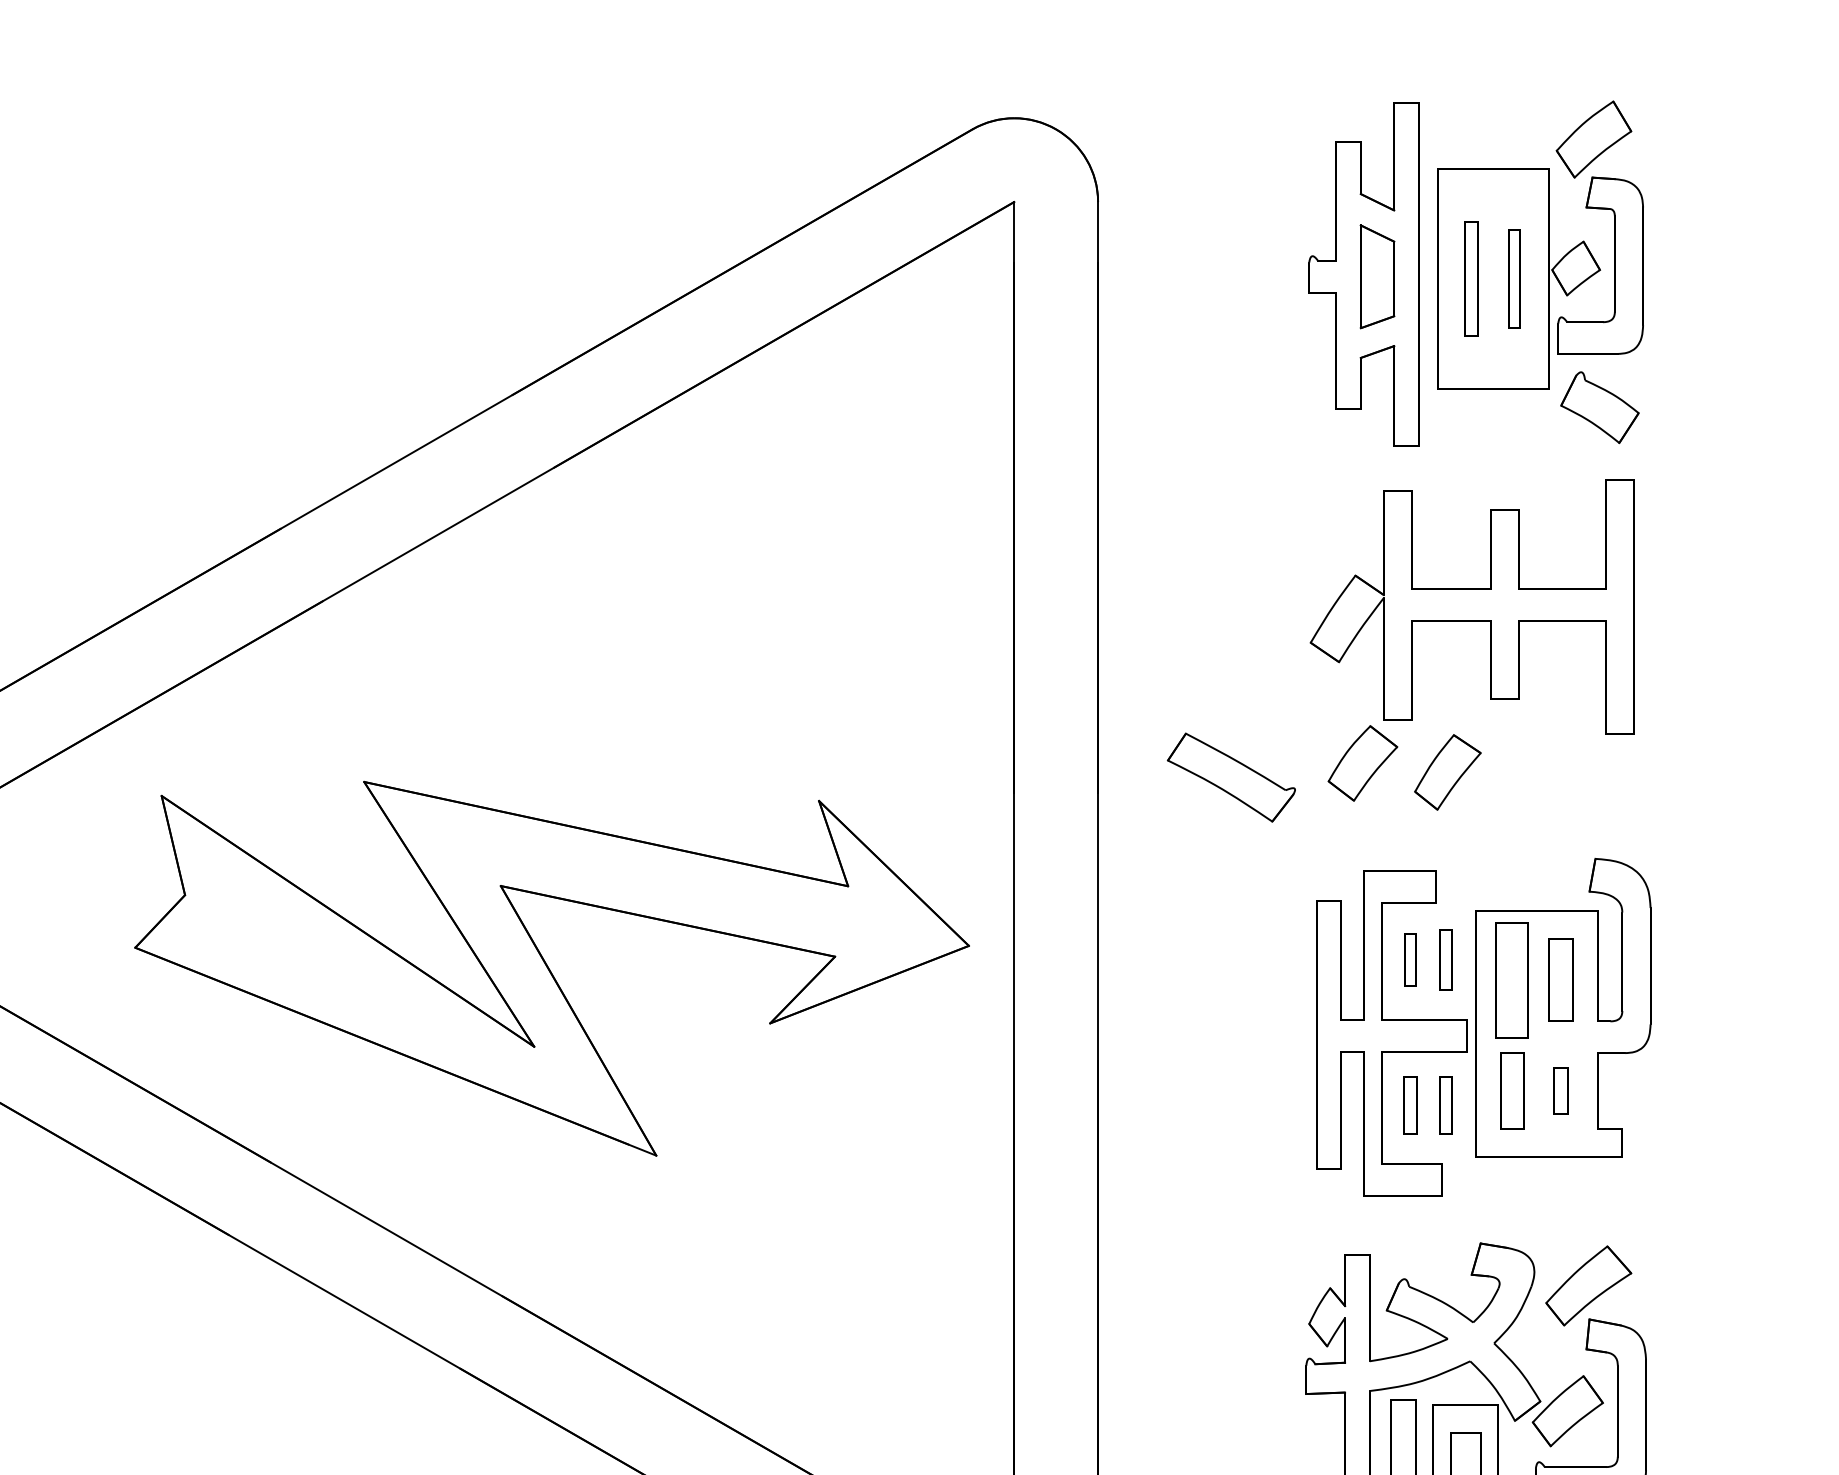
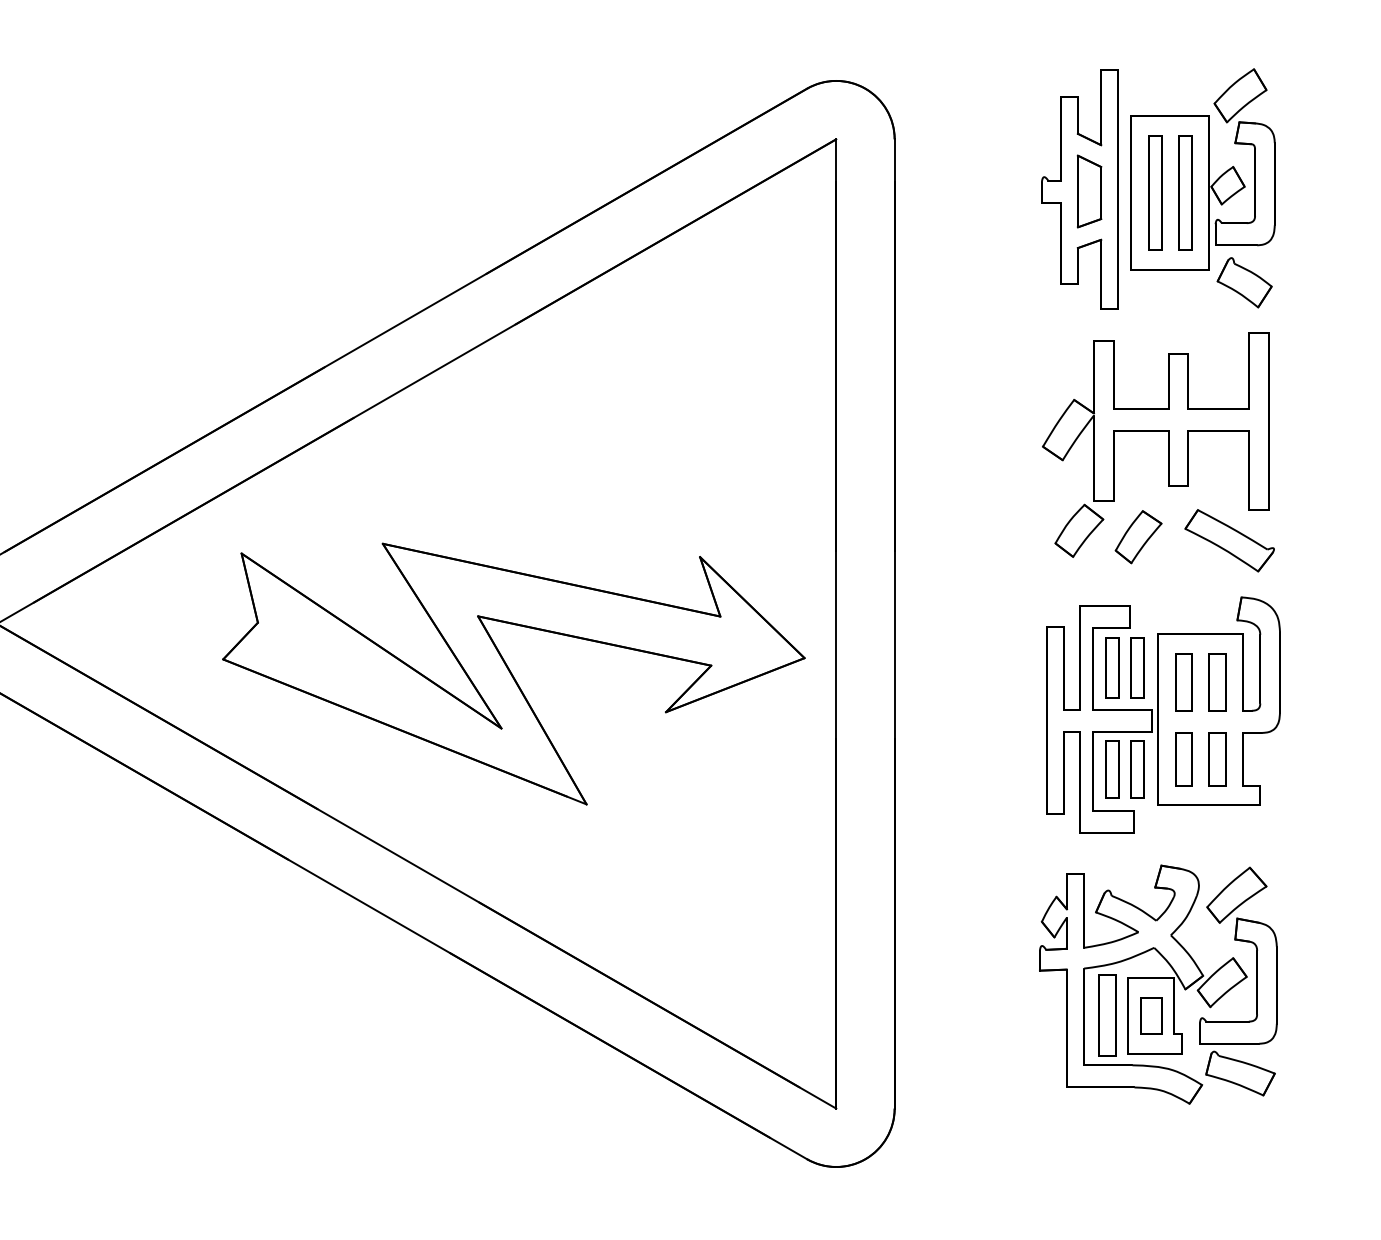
part: (1472, 278) -> (1155, 192), size x1.43
part: (1515, 278) -> (1185, 192), size x1.67
part: (1231, 777) -> (1229, 540), moved
part: (1410, 959) -> (1112, 667), size x1.67
part: (1446, 959) -> (1137, 667), size x1.43
part: (1512, 980) -> (1183, 682), size x0.71
part: (1560, 1091) -> (1217, 759), size x1.67
part: (1410, 1105) -> (1112, 769), size x1.43
part: (1446, 1105) -> (1137, 769), size x1.43

